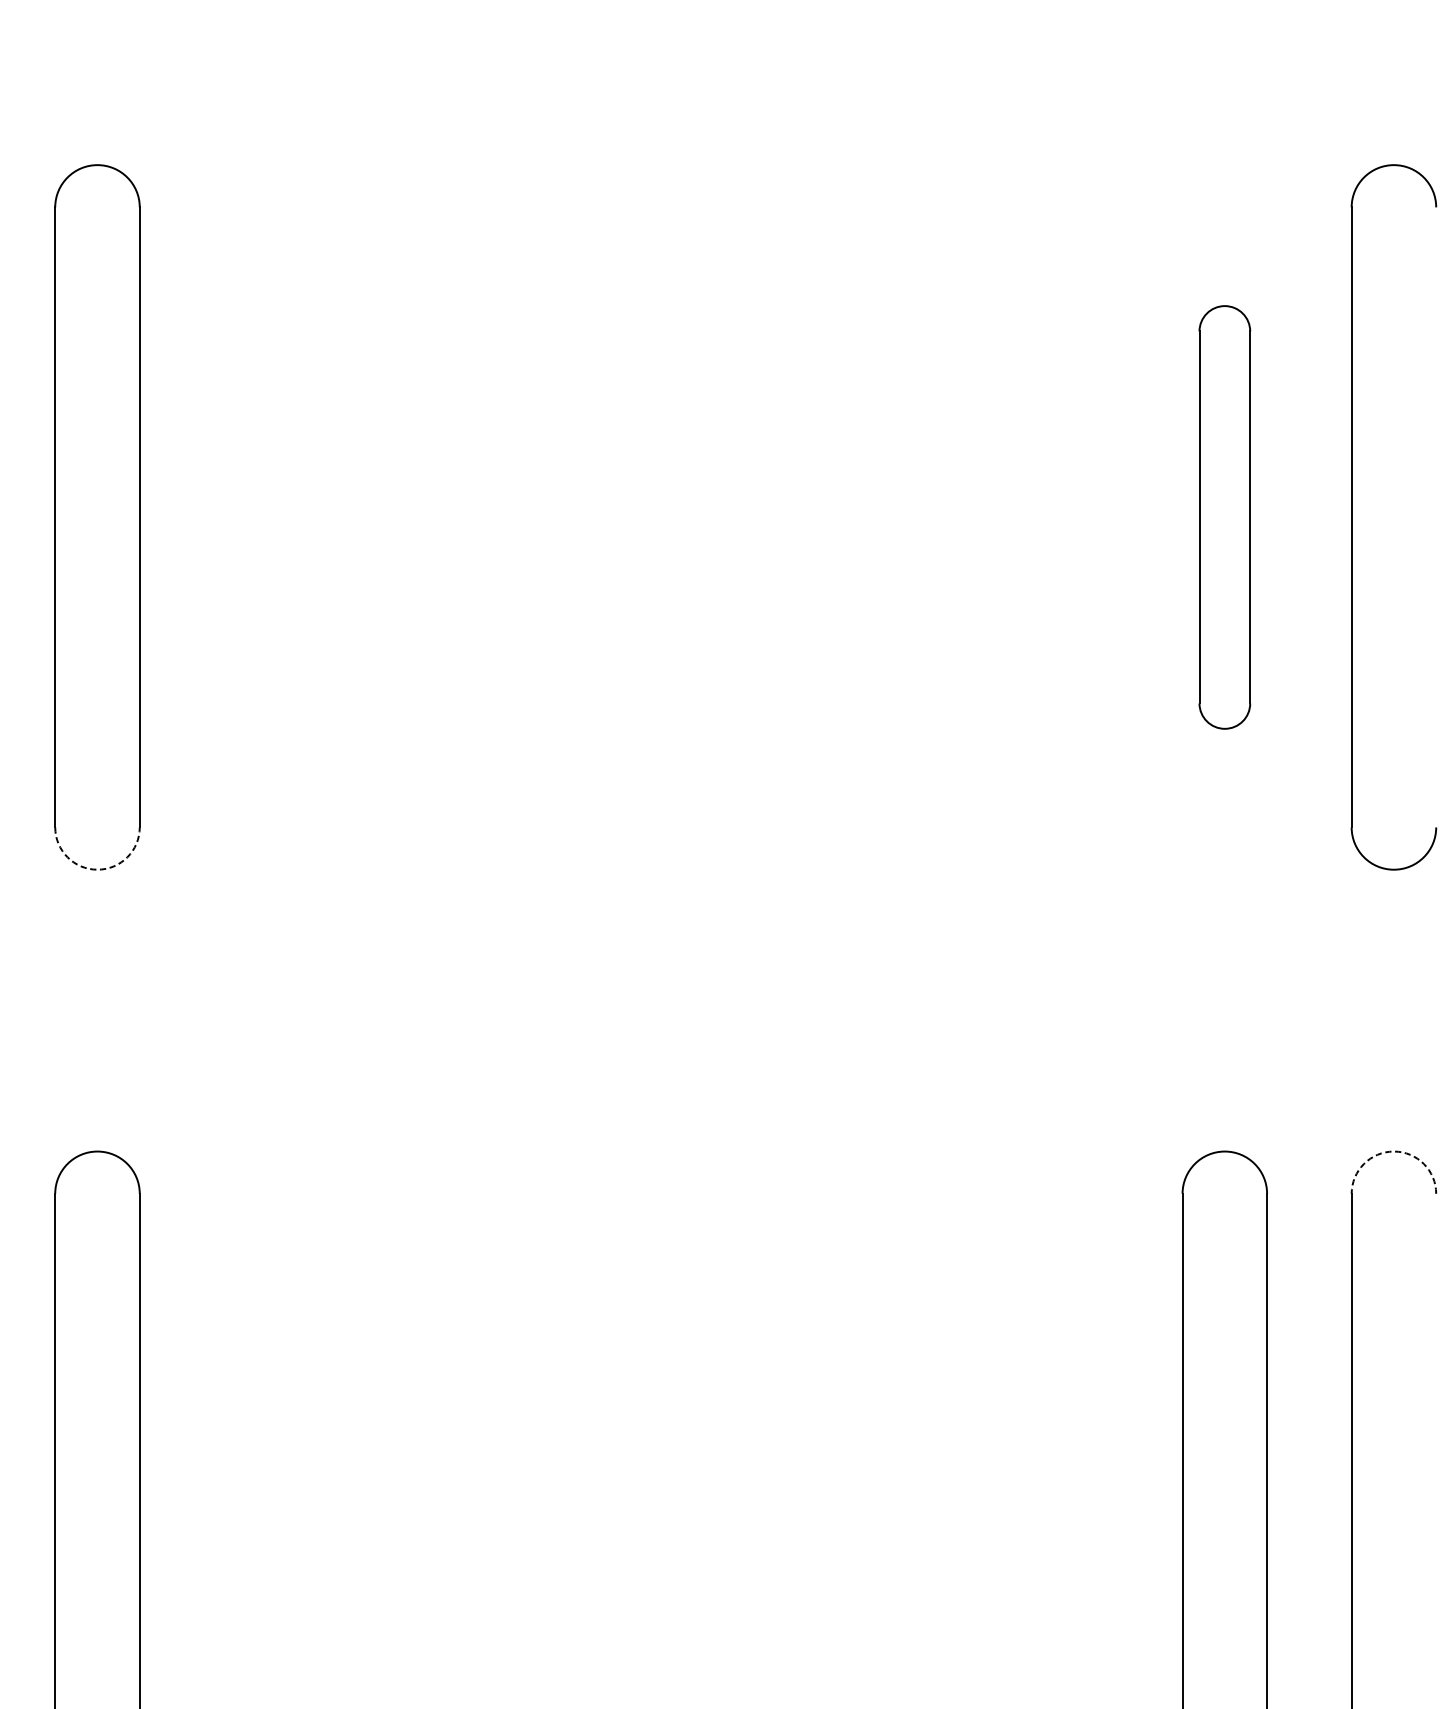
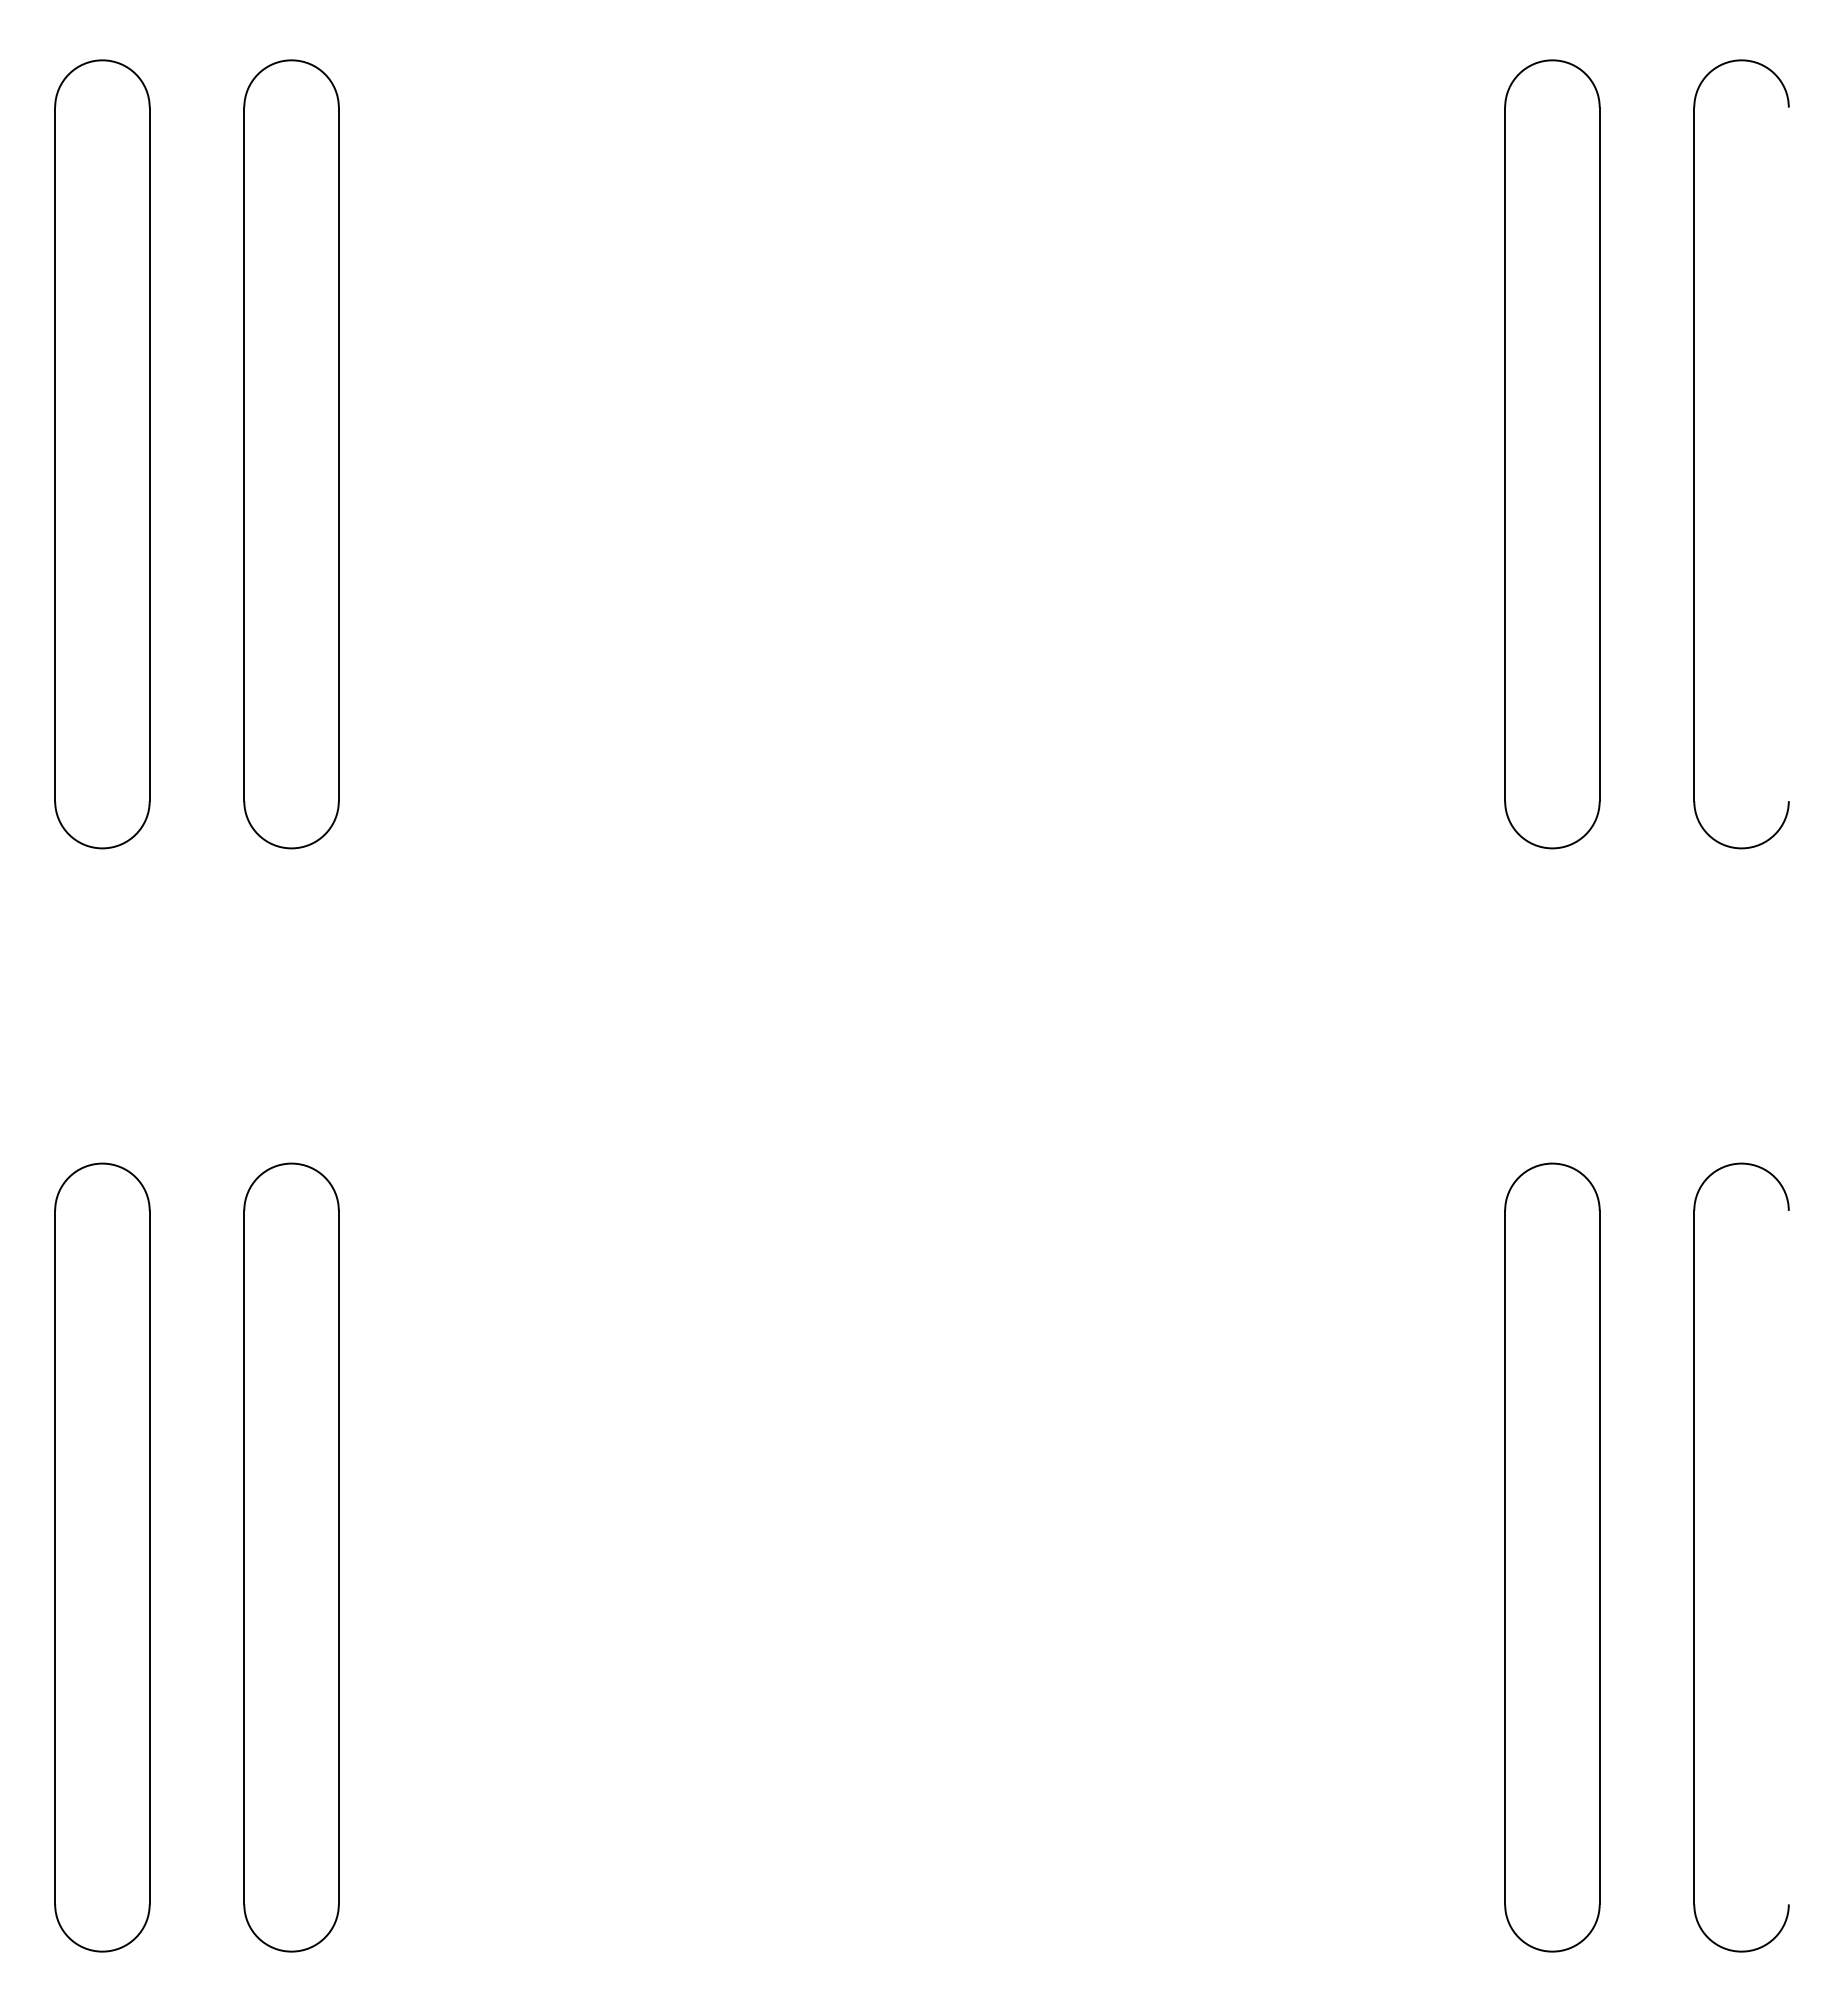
part: (1224, 517) -> (1552, 454), size x1.67
arc: (97, 869) -> (291, 848), dashed -> solid
arc: (1393, 1151) -> (1741, 1163), dashed -> solid

